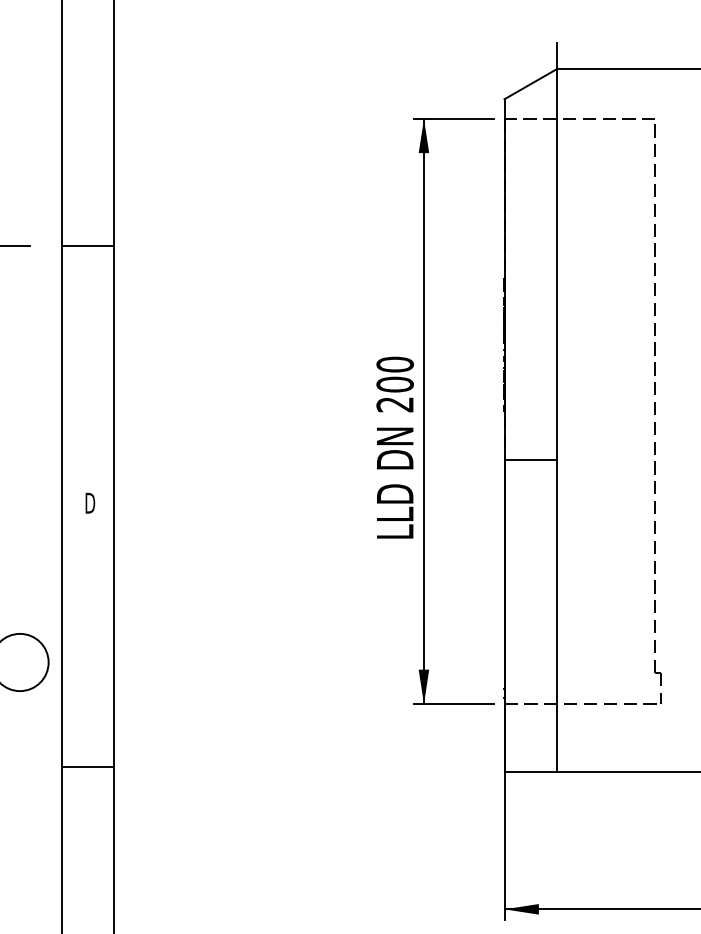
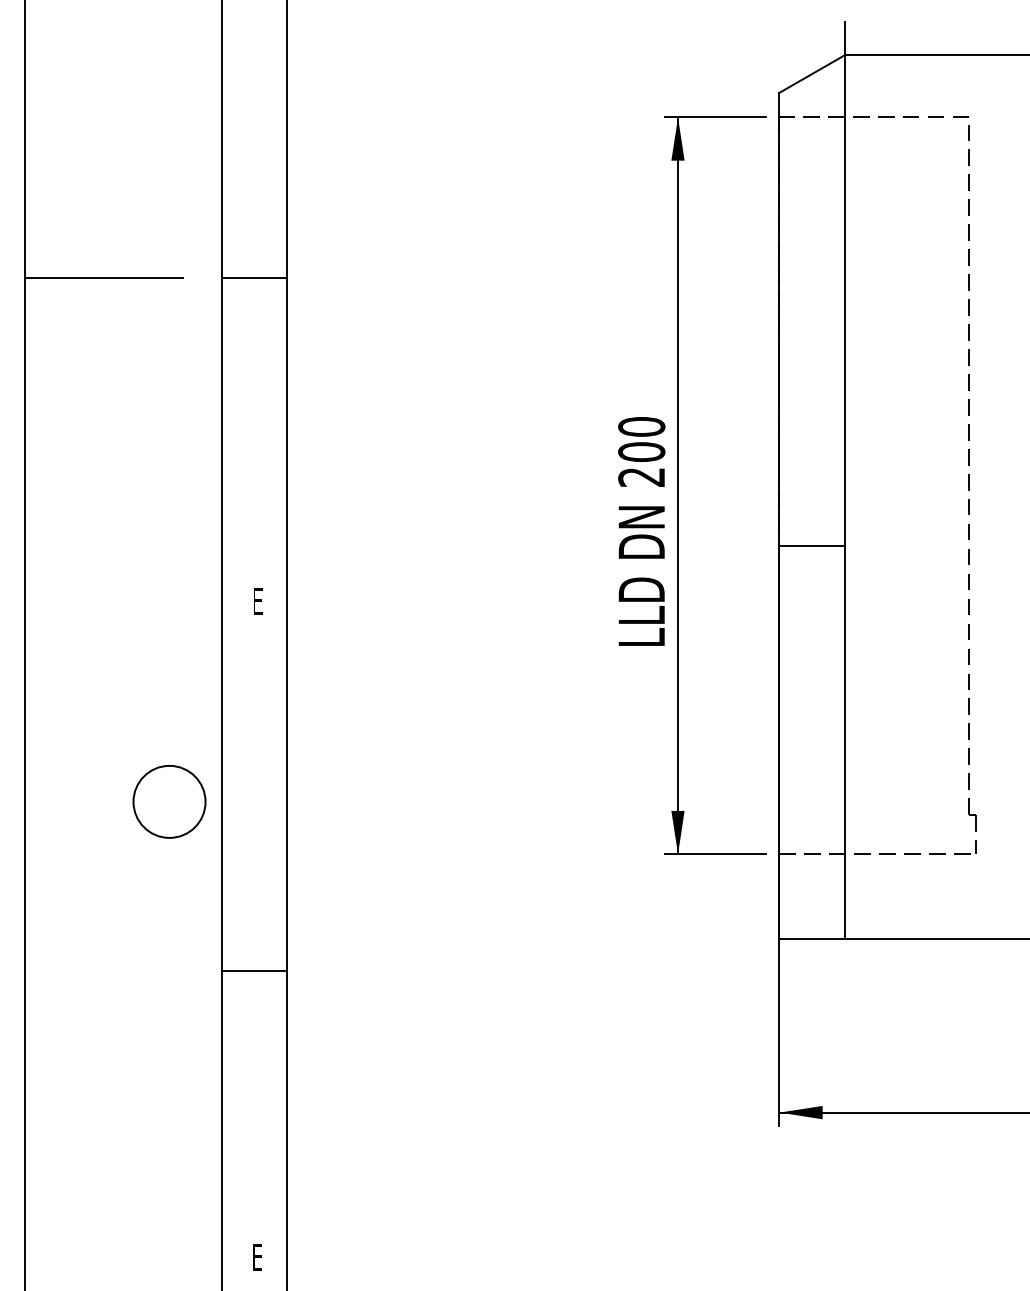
text: (90, 503) -> (258, 601), D -> E
line: (87, 766) -> (254, 970), moved

